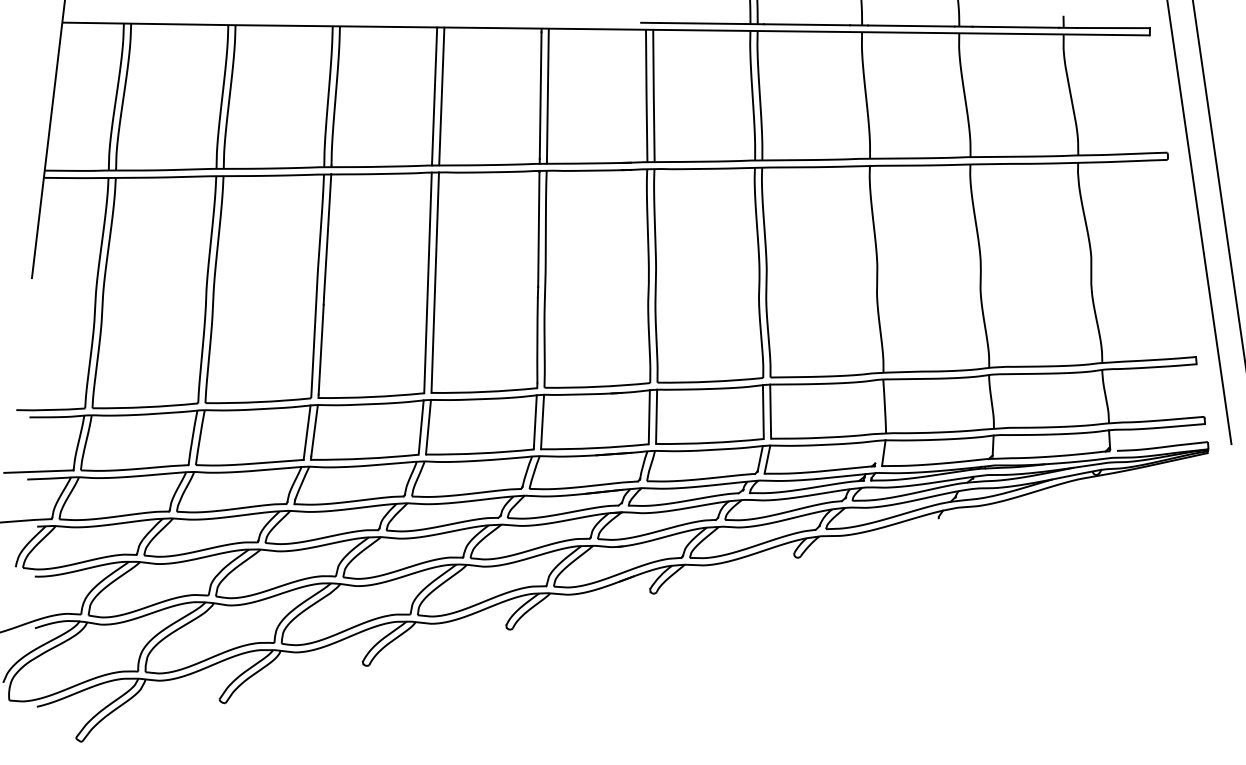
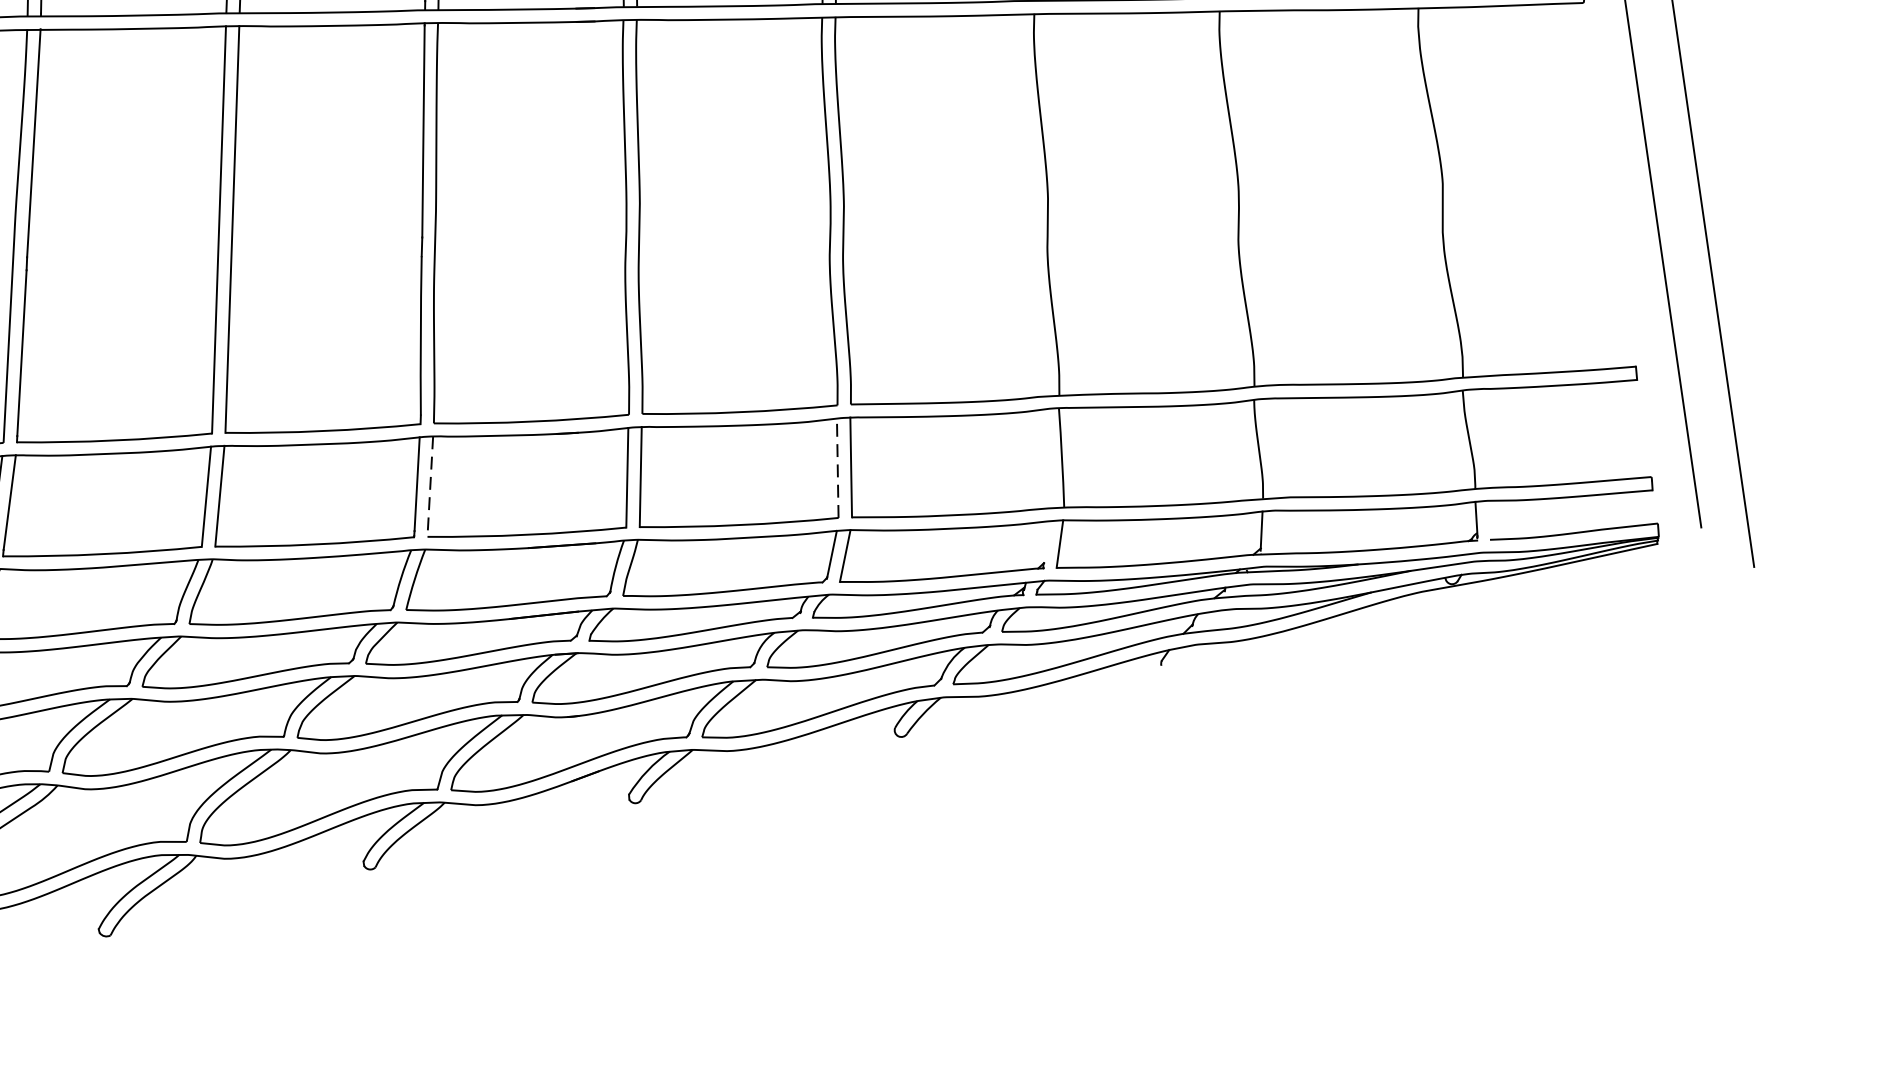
line: (763, 412) -> (837, 469), solid -> dashed
line: (542, 422) -> (430, 487), solid -> dashed

